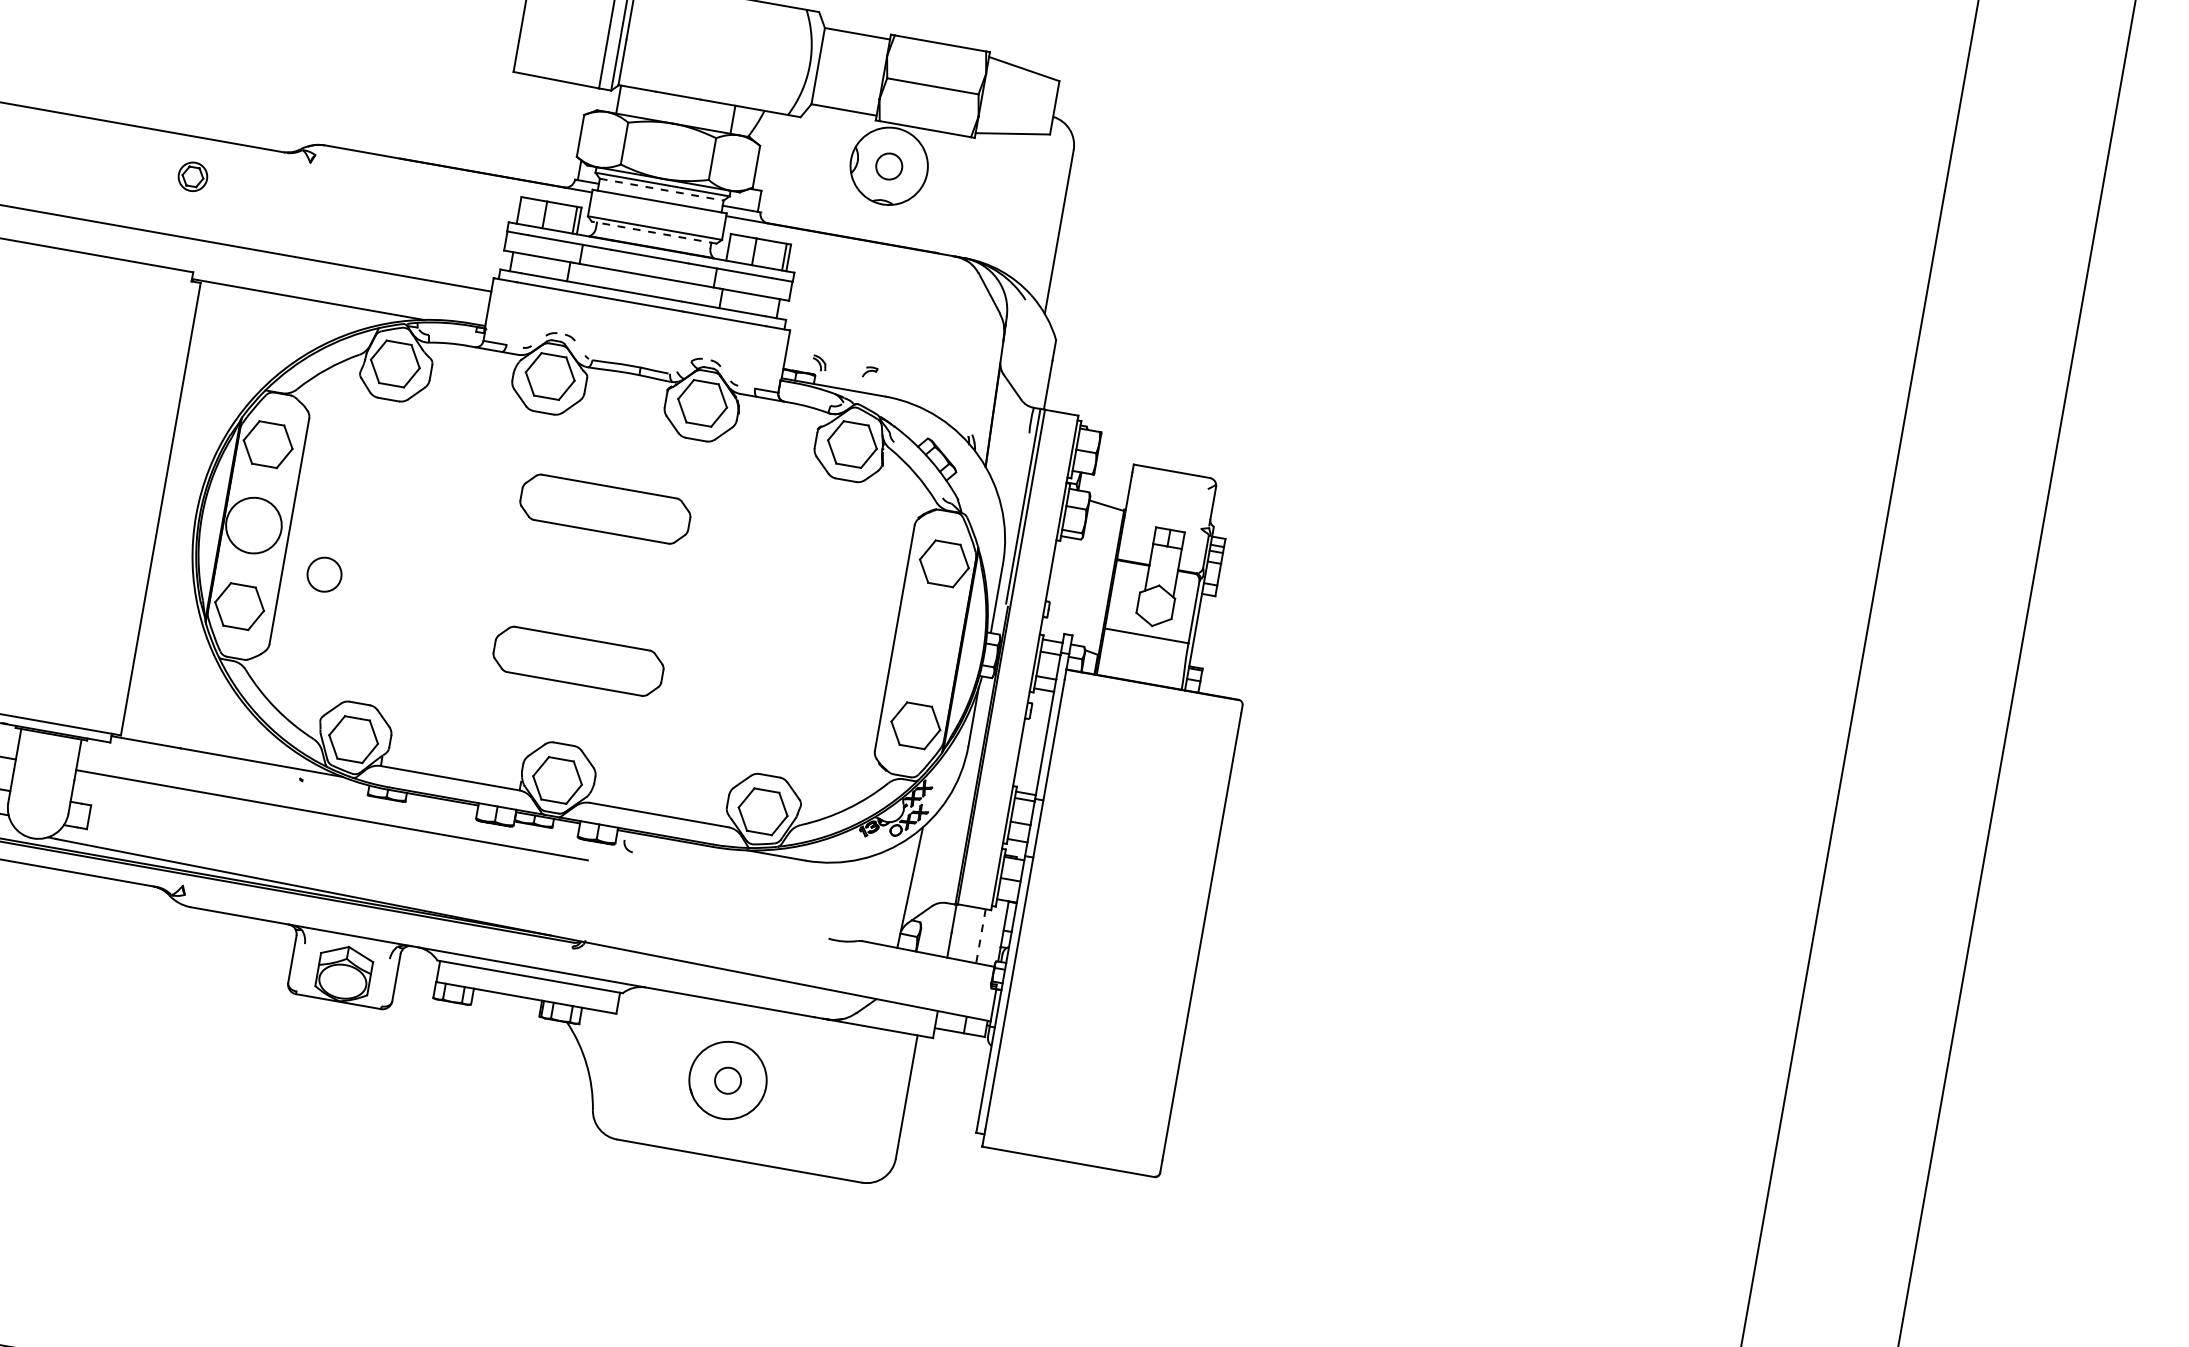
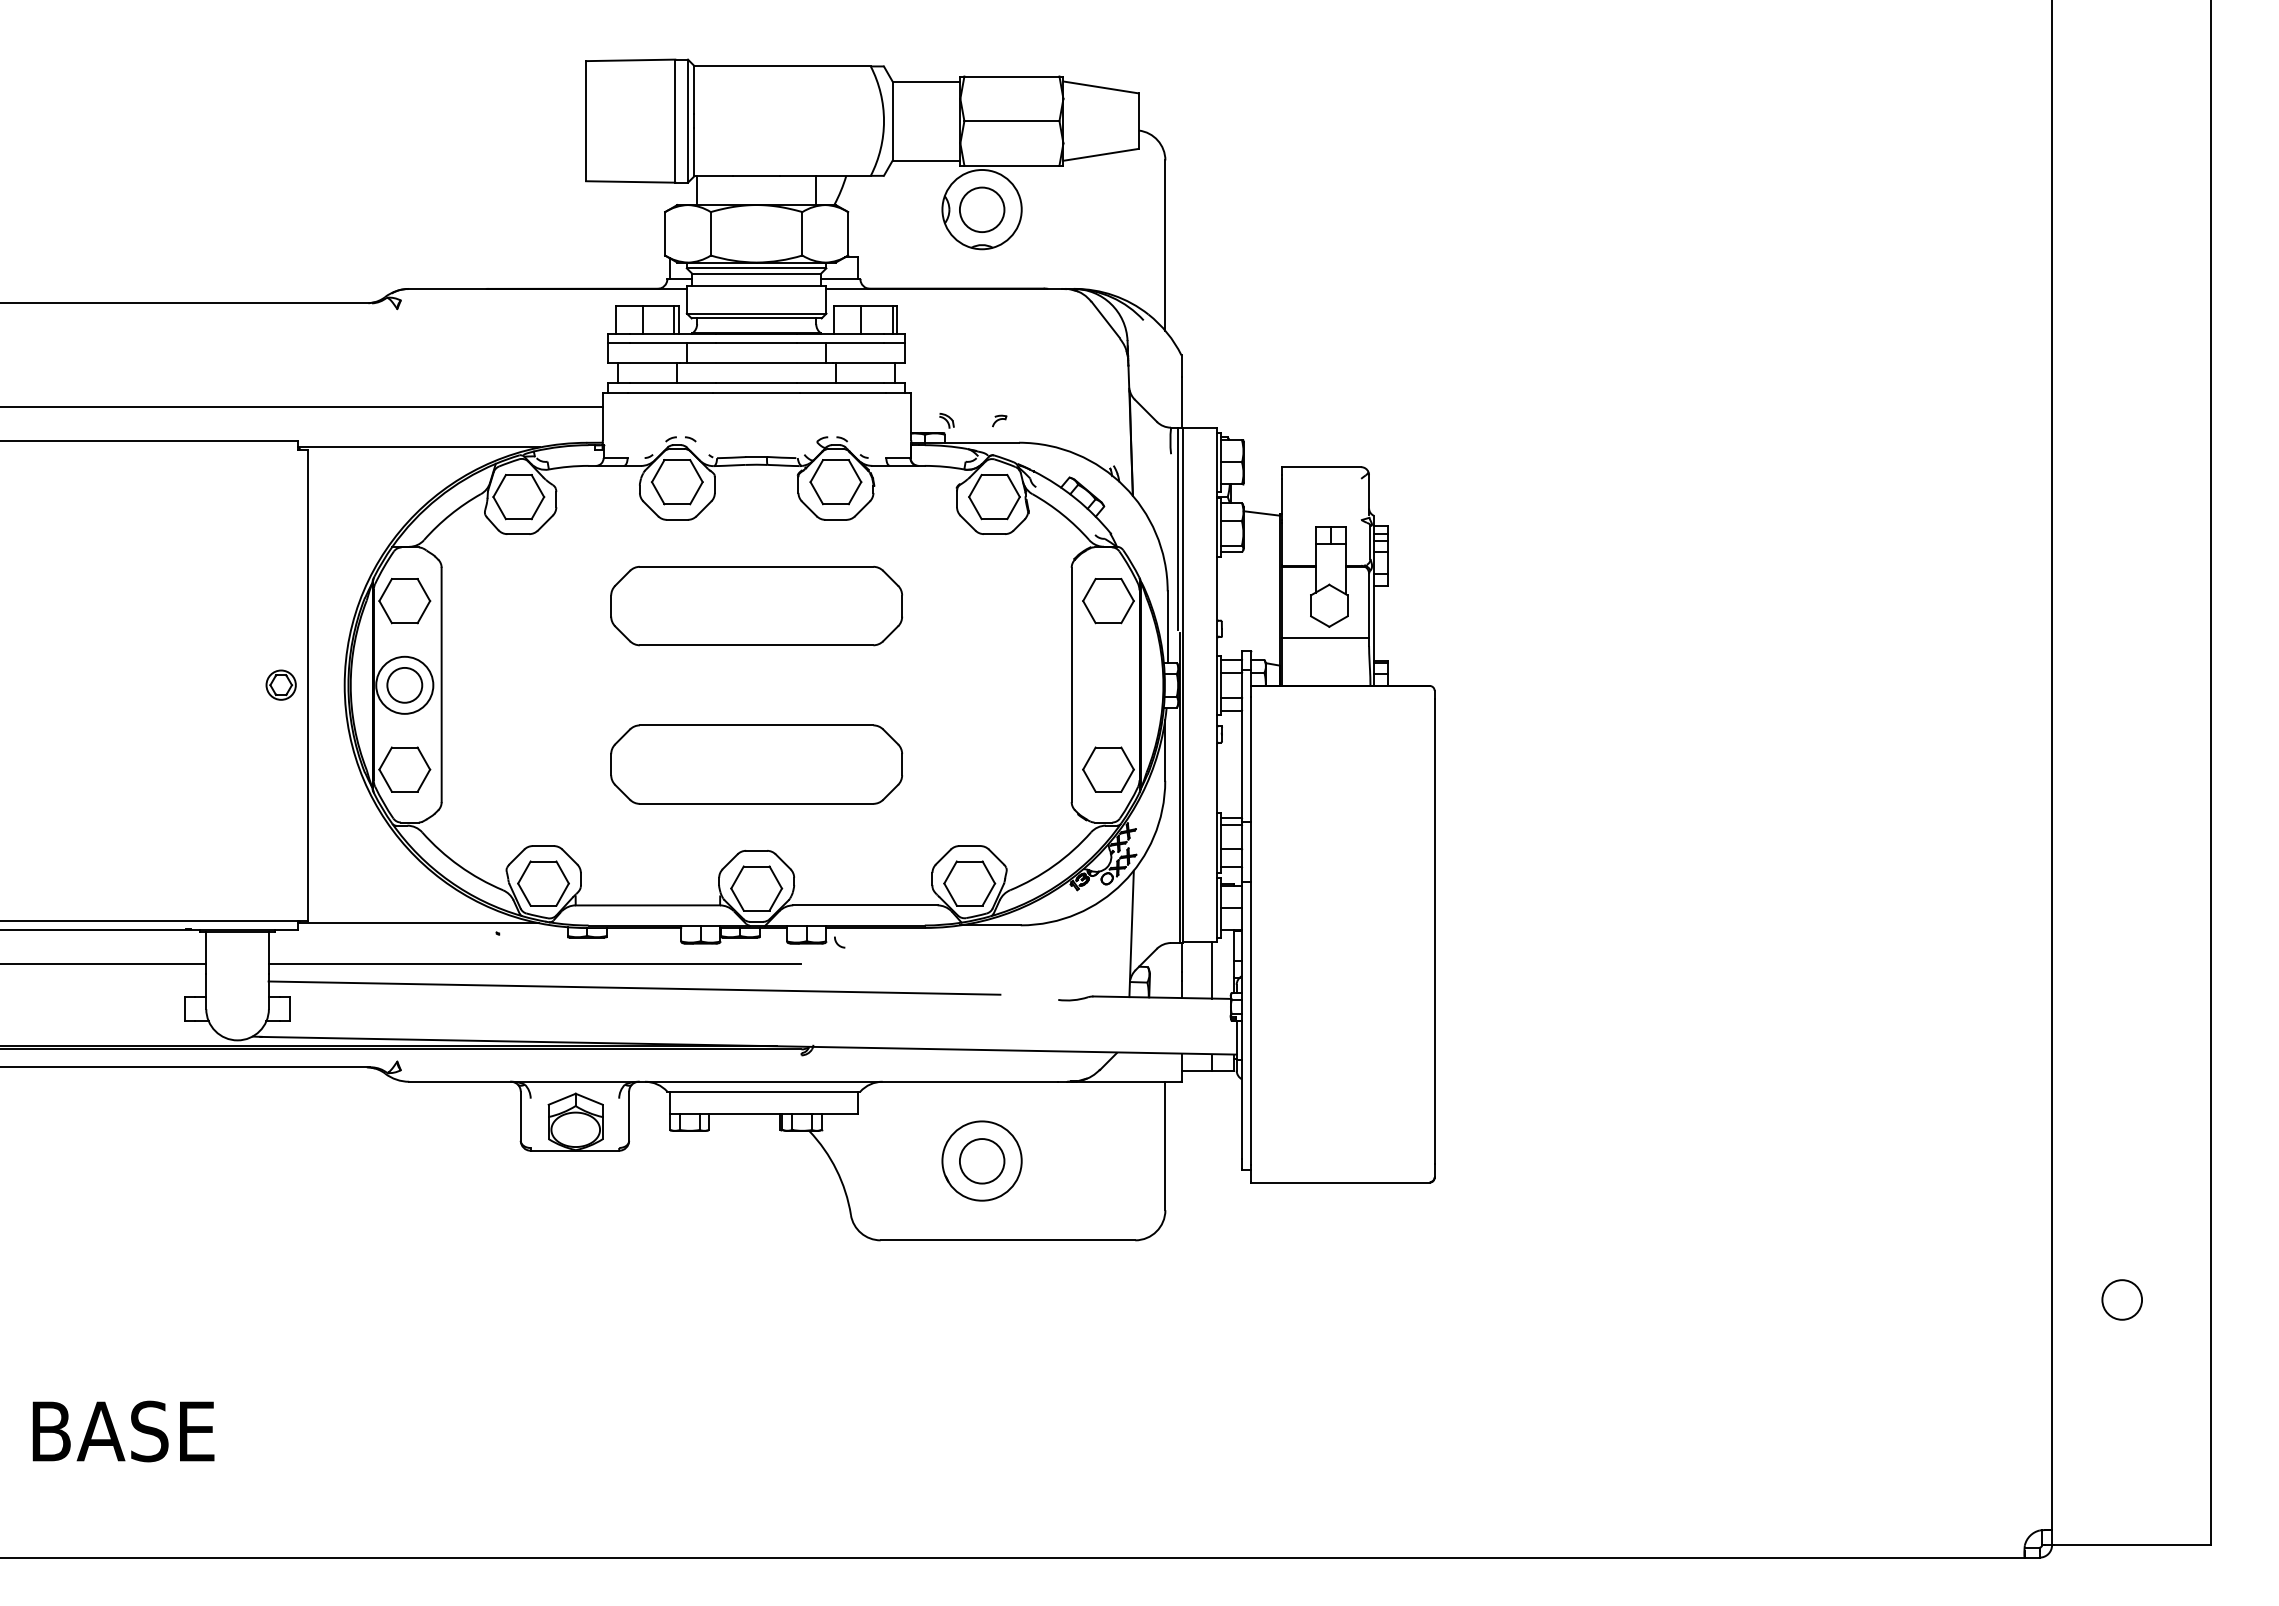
circle: (888, 166) -> (981, 209), size x1.67
part: (192, 176) -> (280, 684), moved
line: (662, 189) -> (757, 273), dashed -> solid
line: (654, 232) -> (756, 318), dashed -> solid
part: (605, 509) -> (756, 606), size x1.67
circle: (324, 574) -> (404, 685), moved
part: (578, 661) -> (756, 764), size x1.67
line: (423, 854) -> (634, 987), added
line: (980, 937) -> (1211, 971), dashed -> solid
circle: (727, 1080) -> (981, 1161), size x1.67

